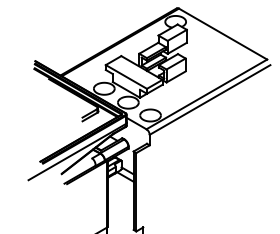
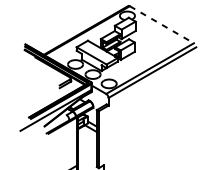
line: (223, 34) -> (162, 25), solid -> dashed

